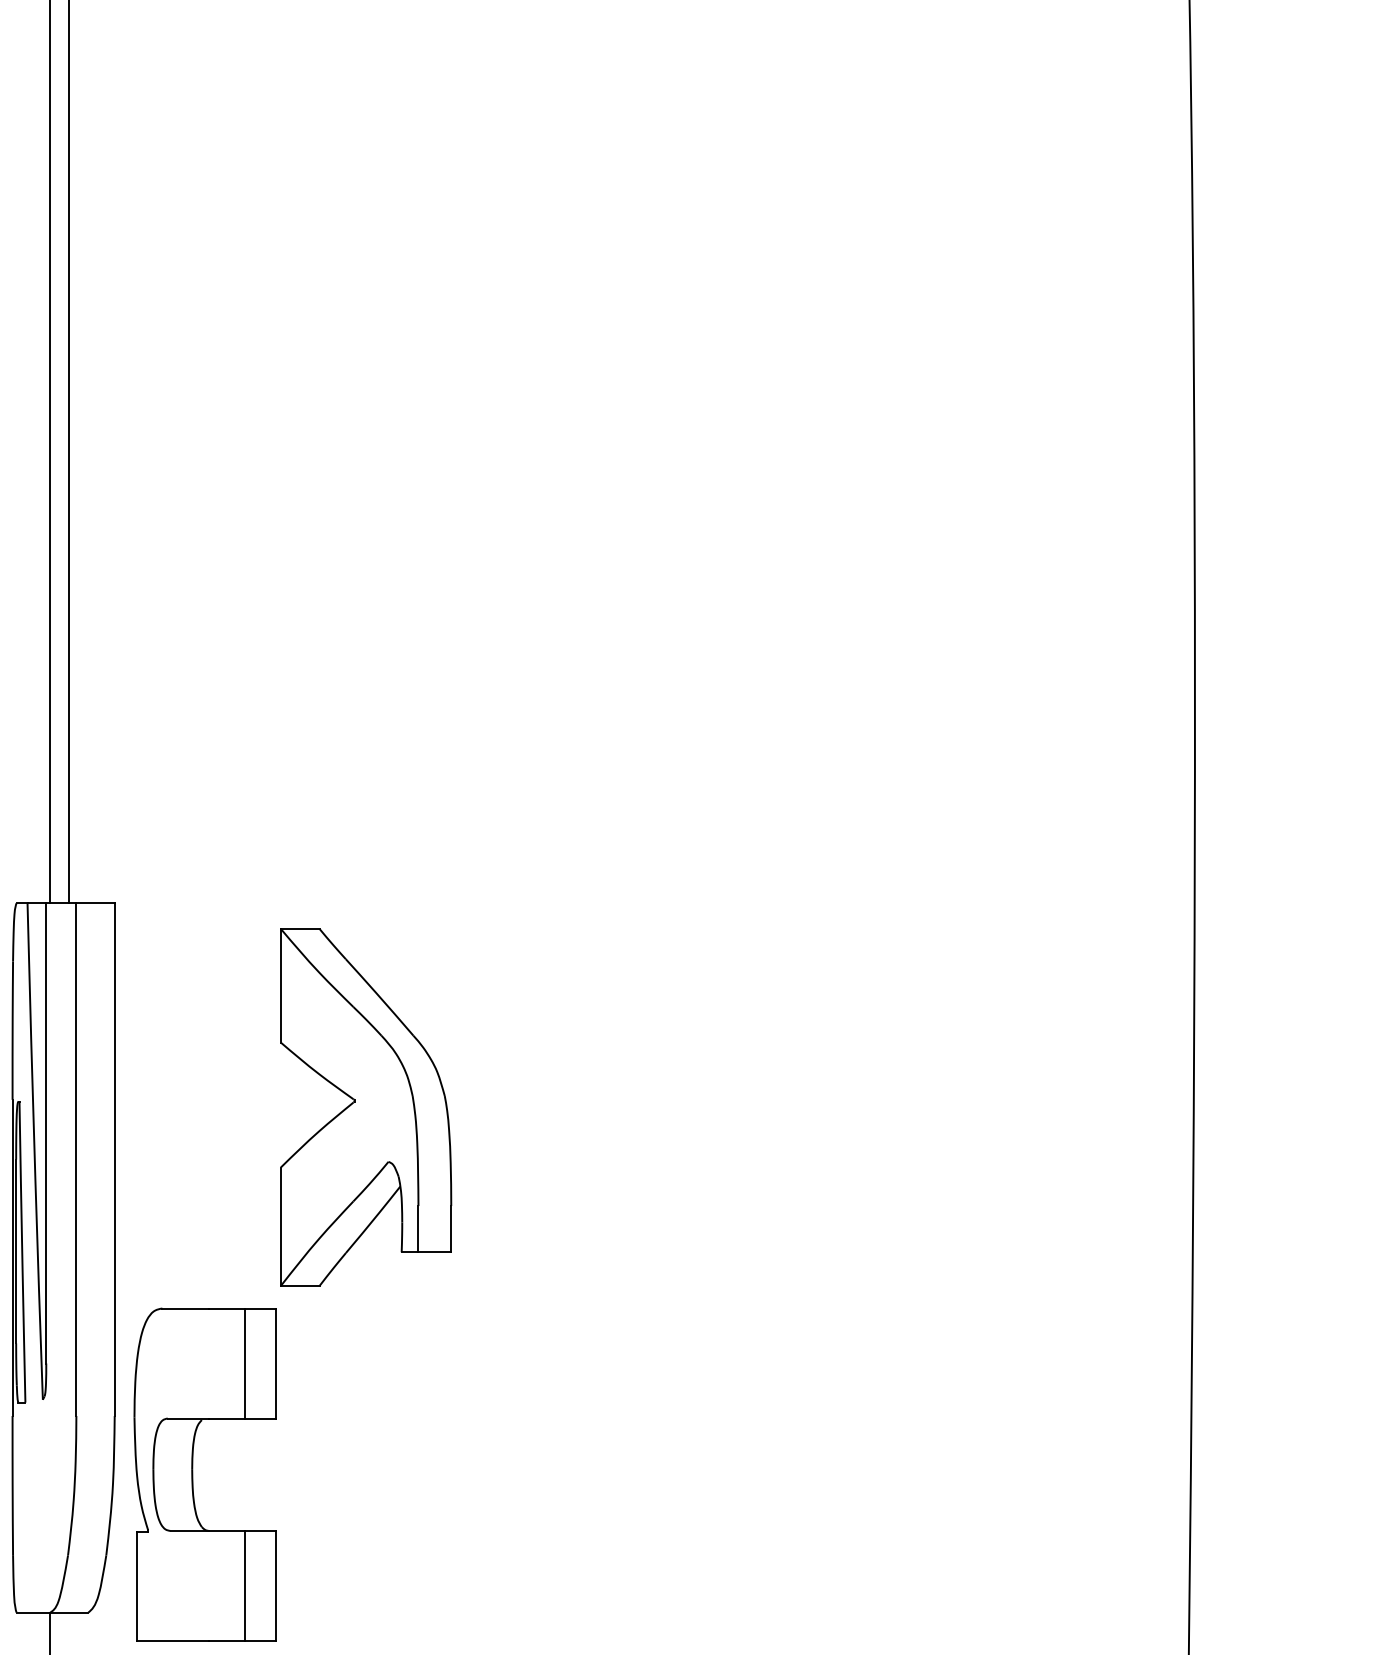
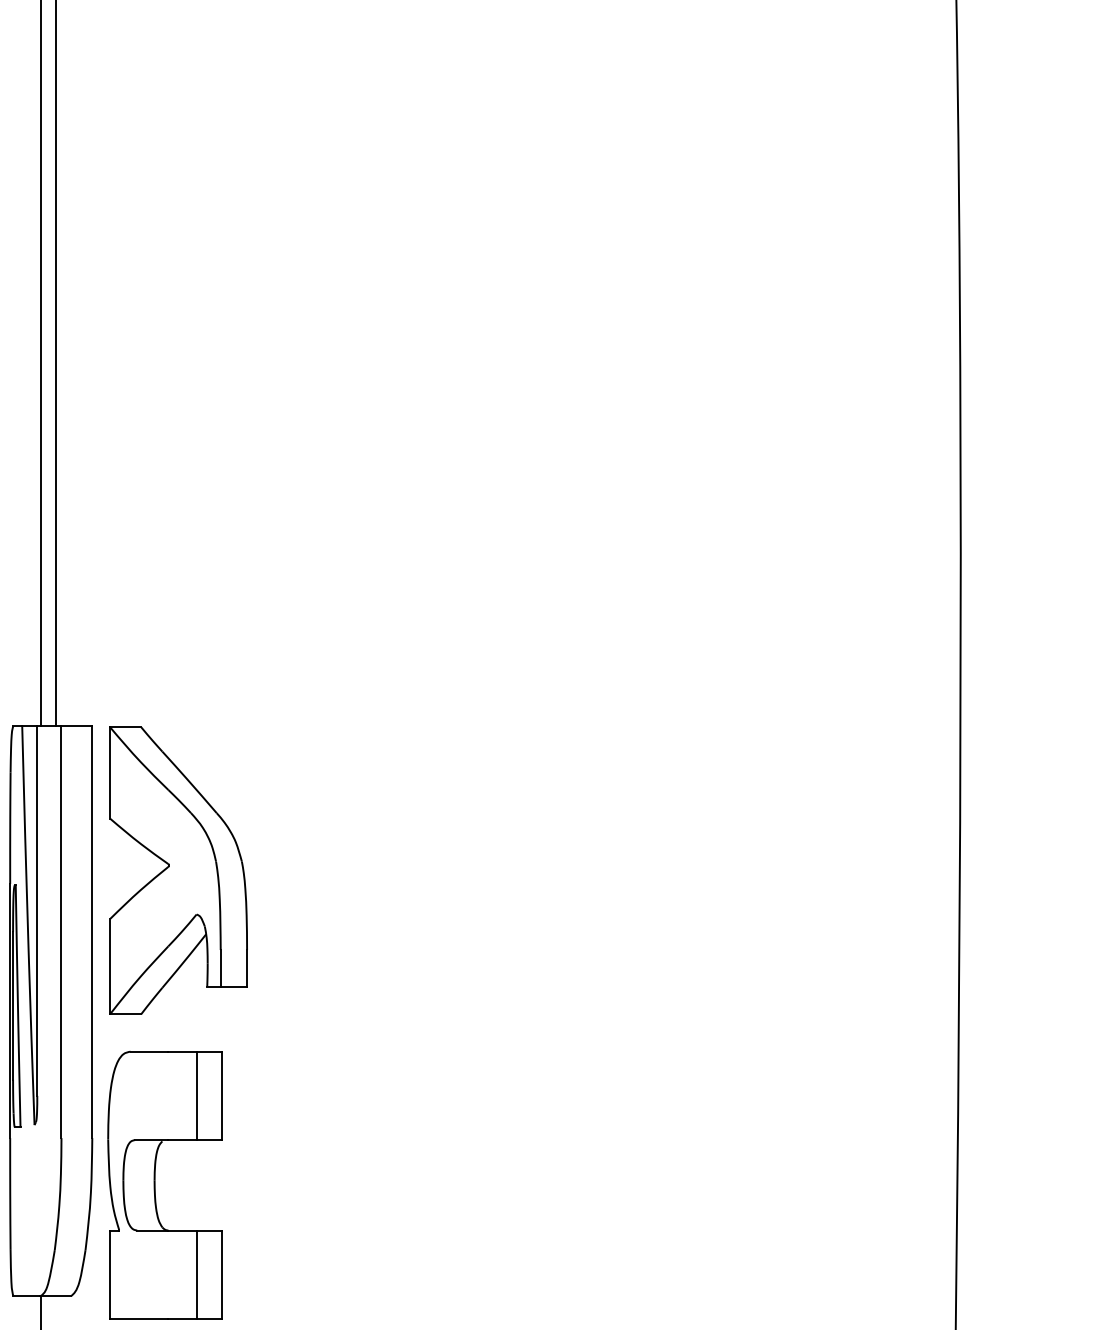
part: (366, 1107) -> (178, 870), moved

